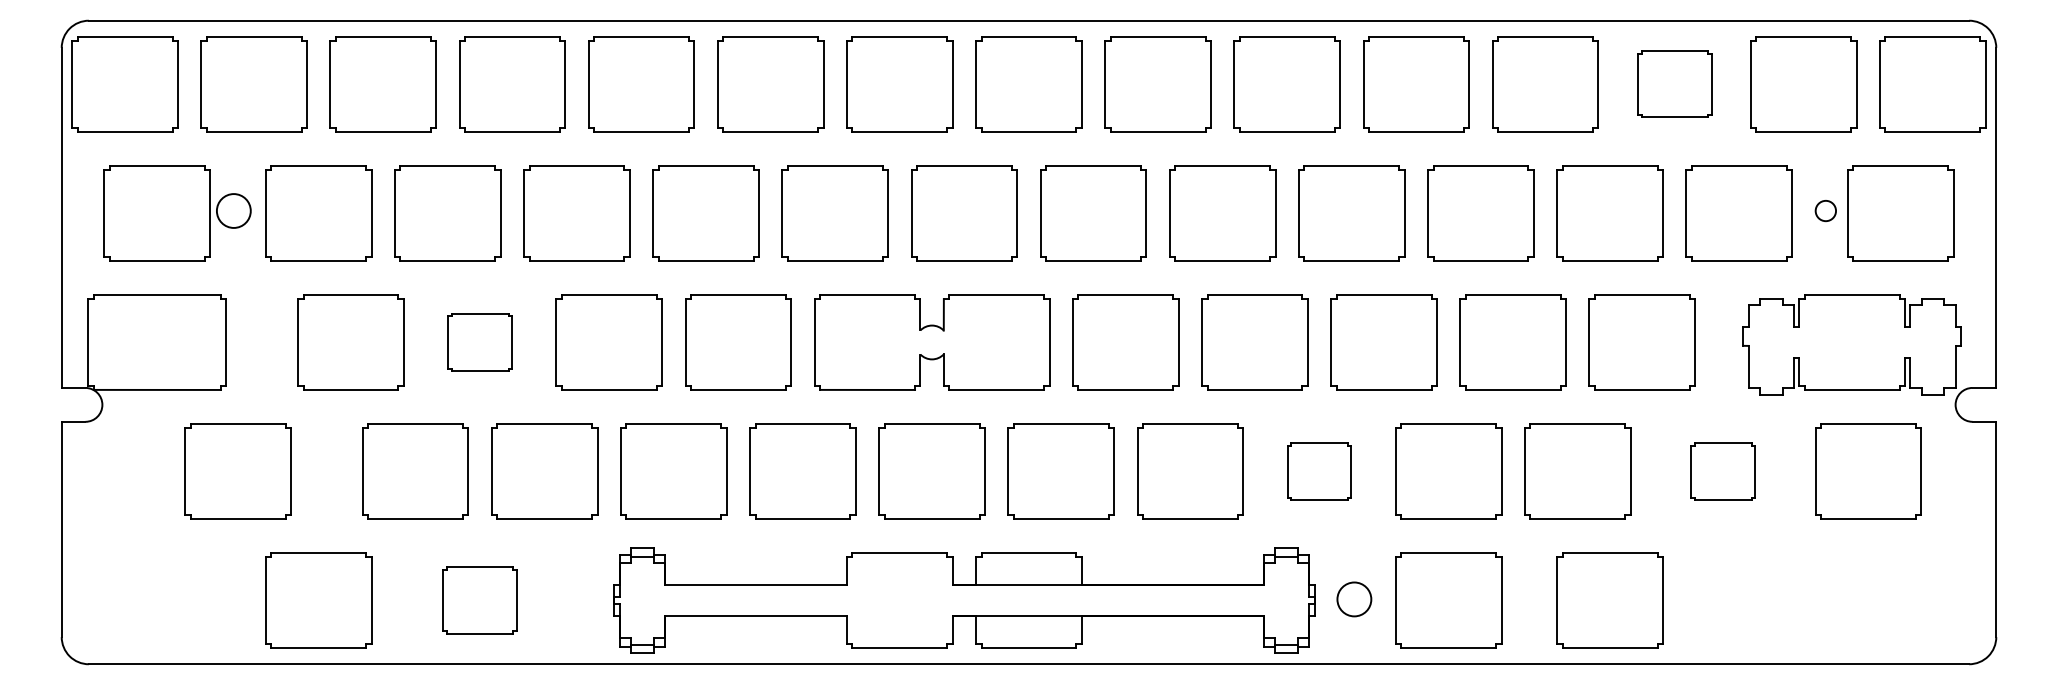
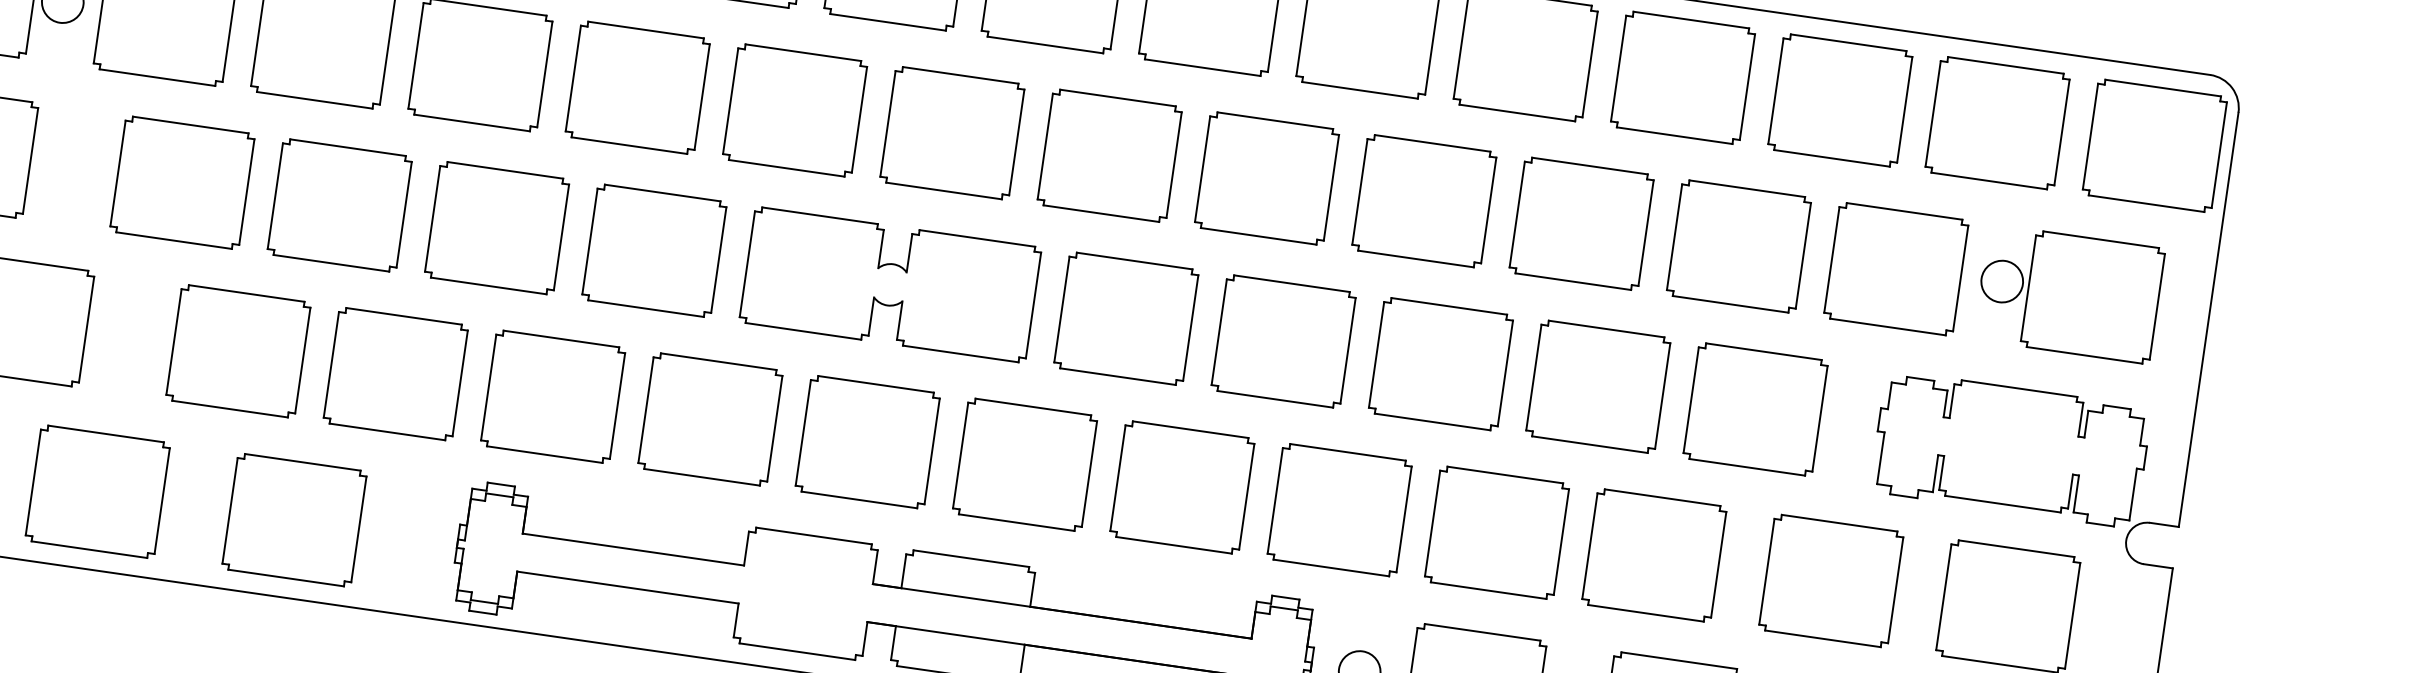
part: (1674, 84) -> (1840, 100), size x1.43
circle: (1825, 210) -> (2001, 280), size x1.67
part: (479, 342) -> (338, 205), size x1.67
part: (1319, 471) -> (1339, 510), size x1.67
part: (1722, 471) -> (1830, 580), size x1.67
part: (479, 600) -> (293, 519), size x1.43

